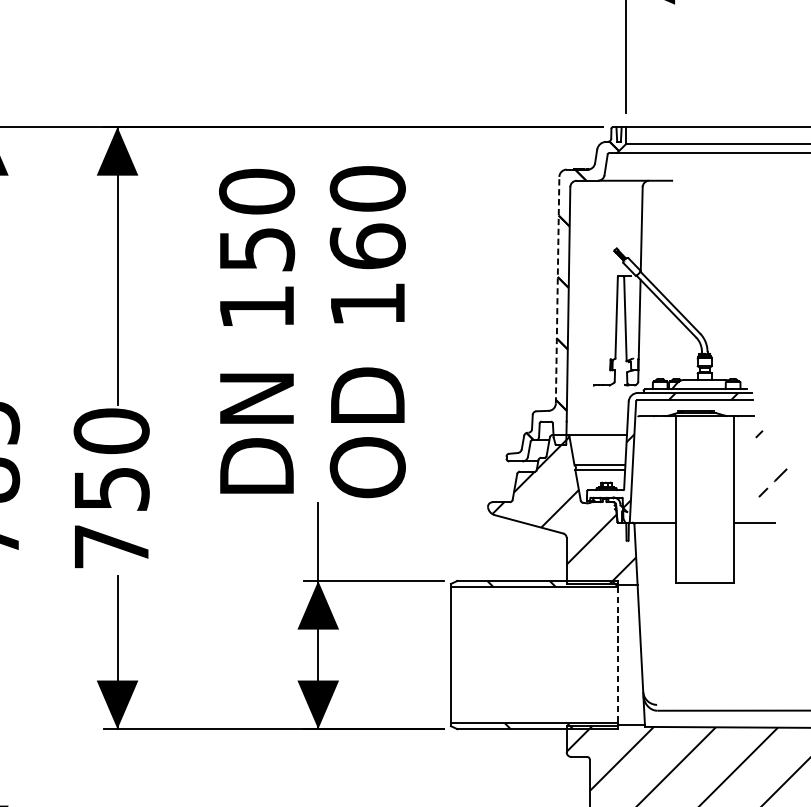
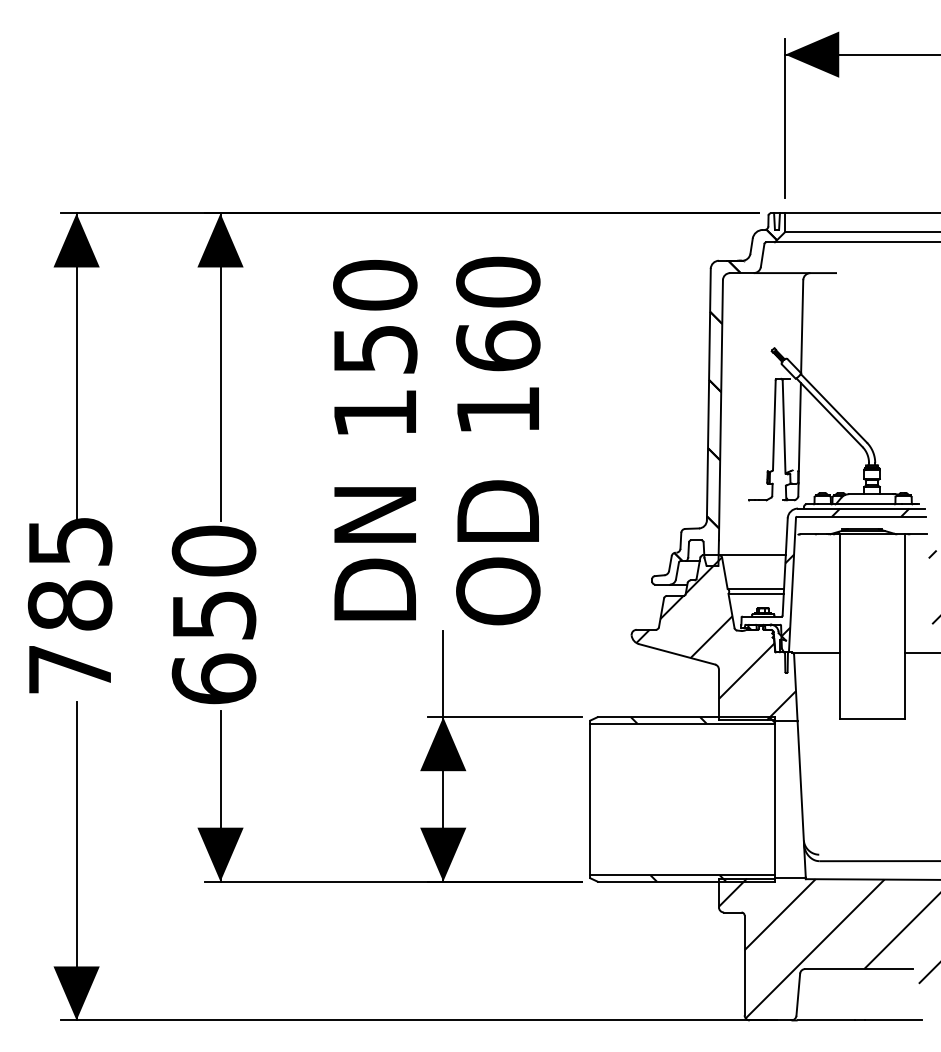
line: (557, 290) -> (708, 394), dashed -> solid
text: (111, 546) -> (213, 678), 750 -> 650
line: (617, 655) -> (775, 799), dashed -> solid

